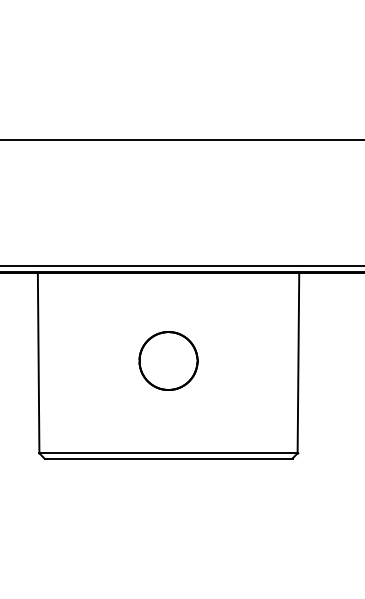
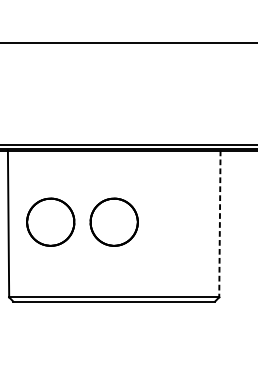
part: (90, 360) -> (50, 221), added
line: (298, 363) -> (219, 224), solid -> dashed

